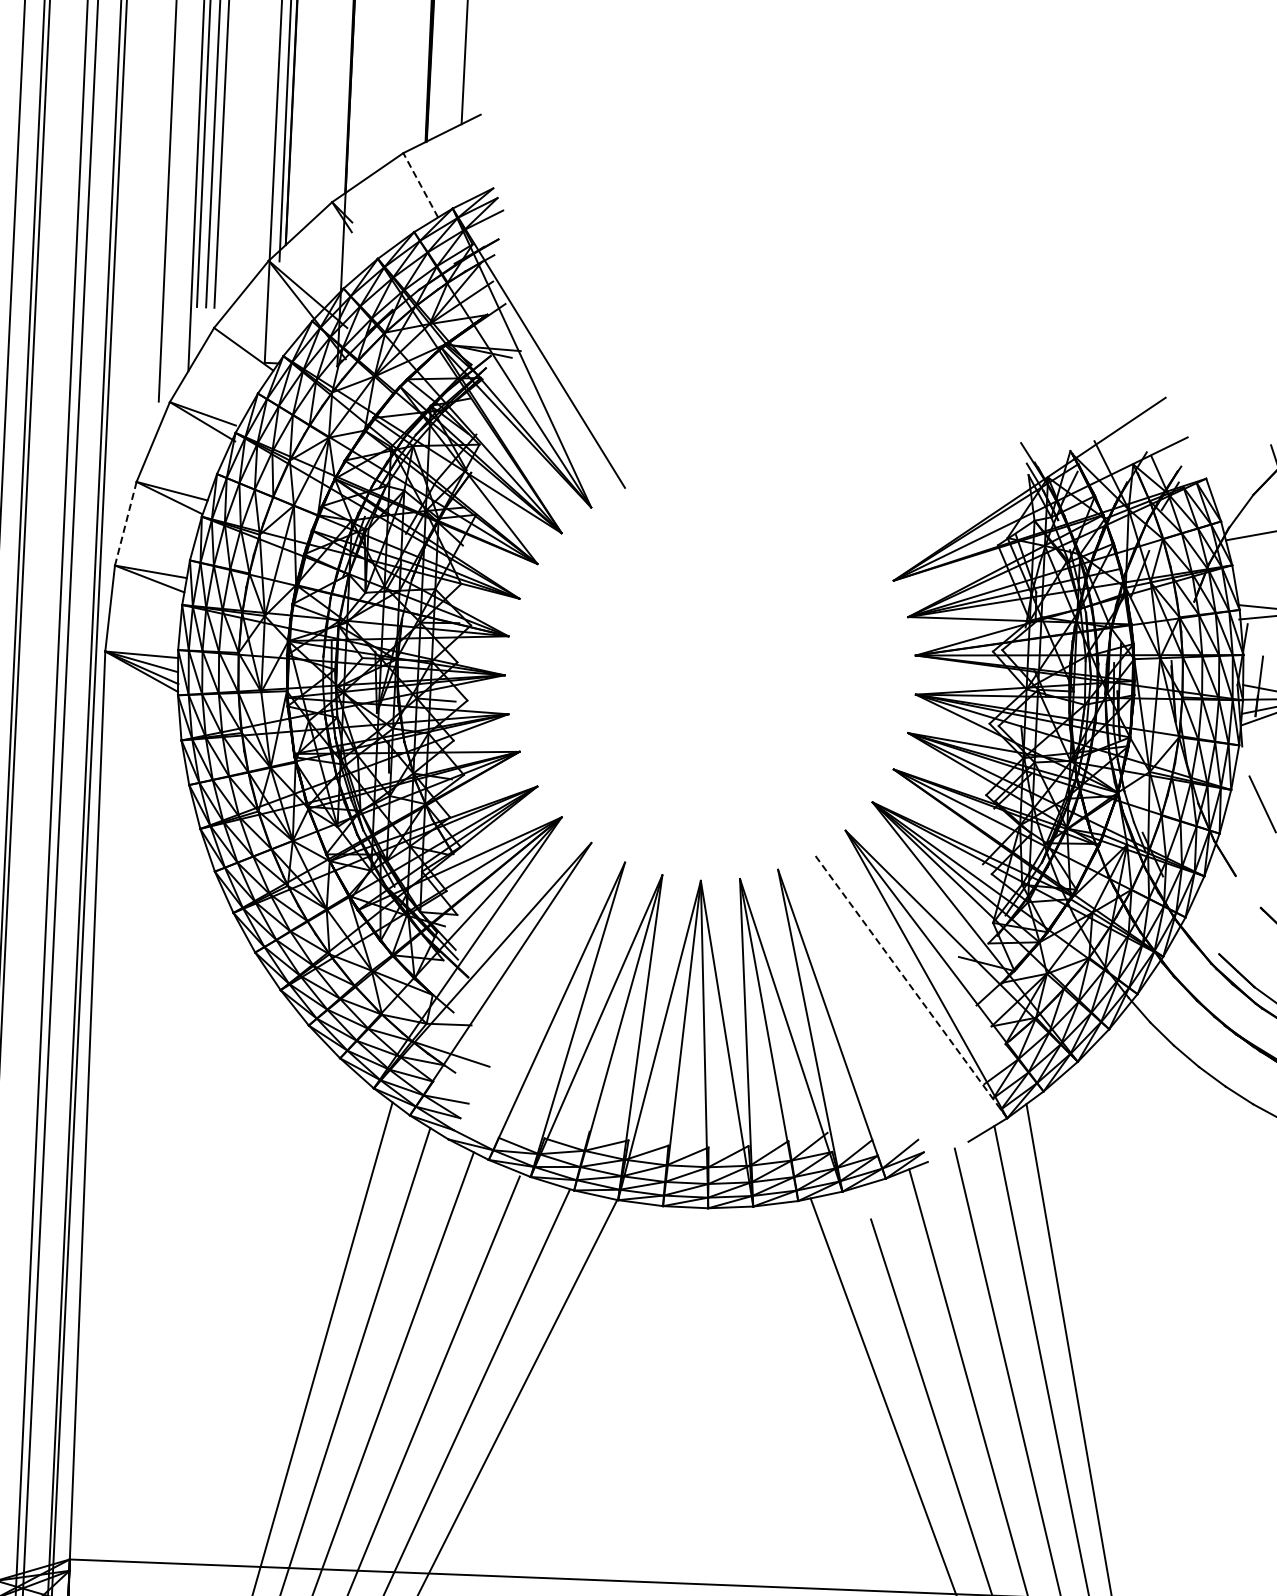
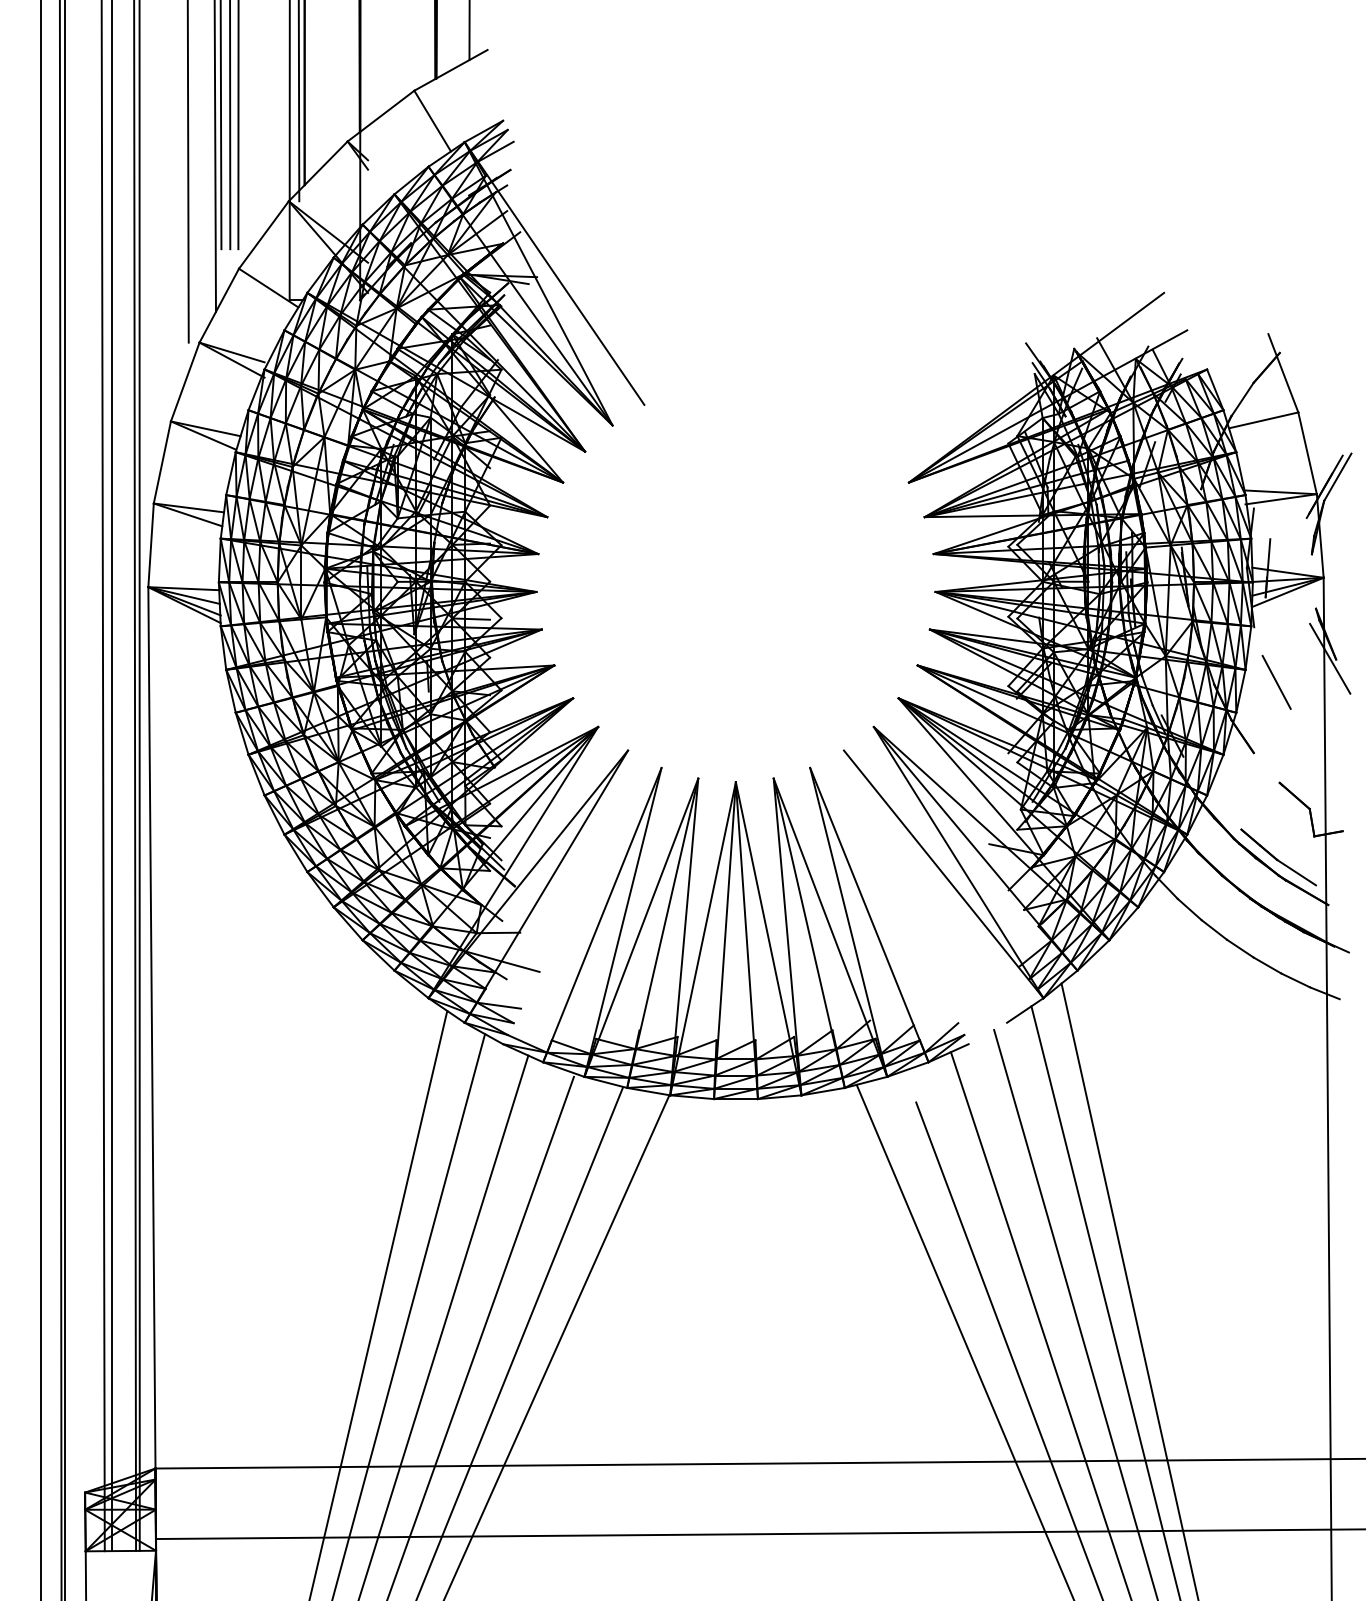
line: (420, 184) -> (432, 120), dashed -> solid
line: (125, 523) -> (162, 462), dashed -> solid
line: (910, 984) -> (943, 873), dashed -> solid

